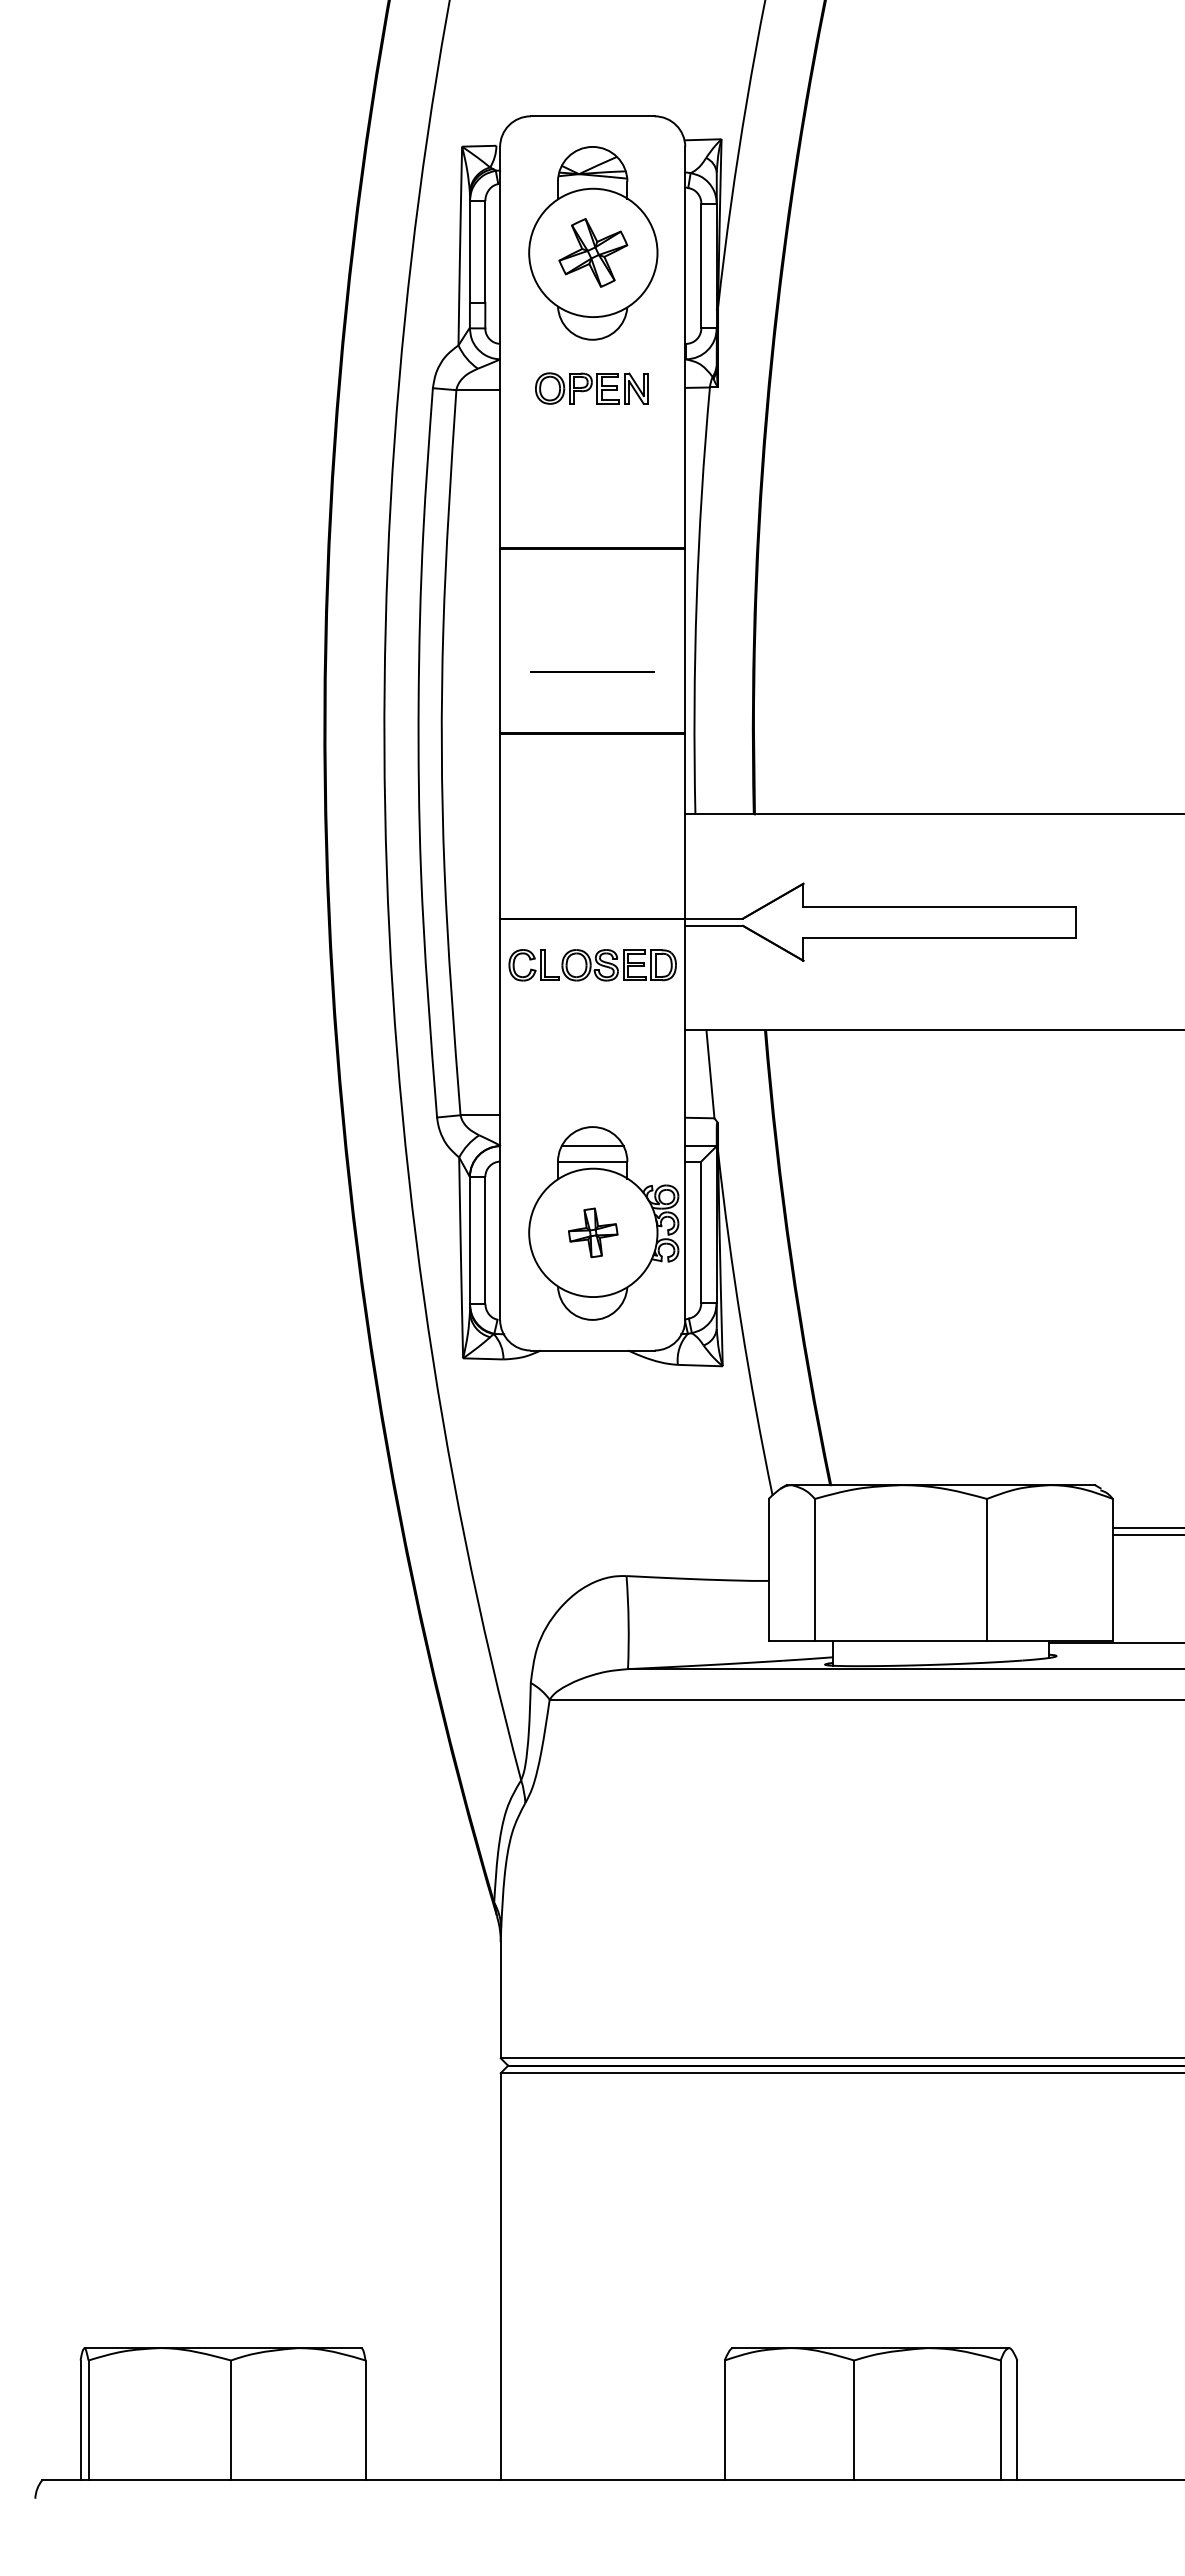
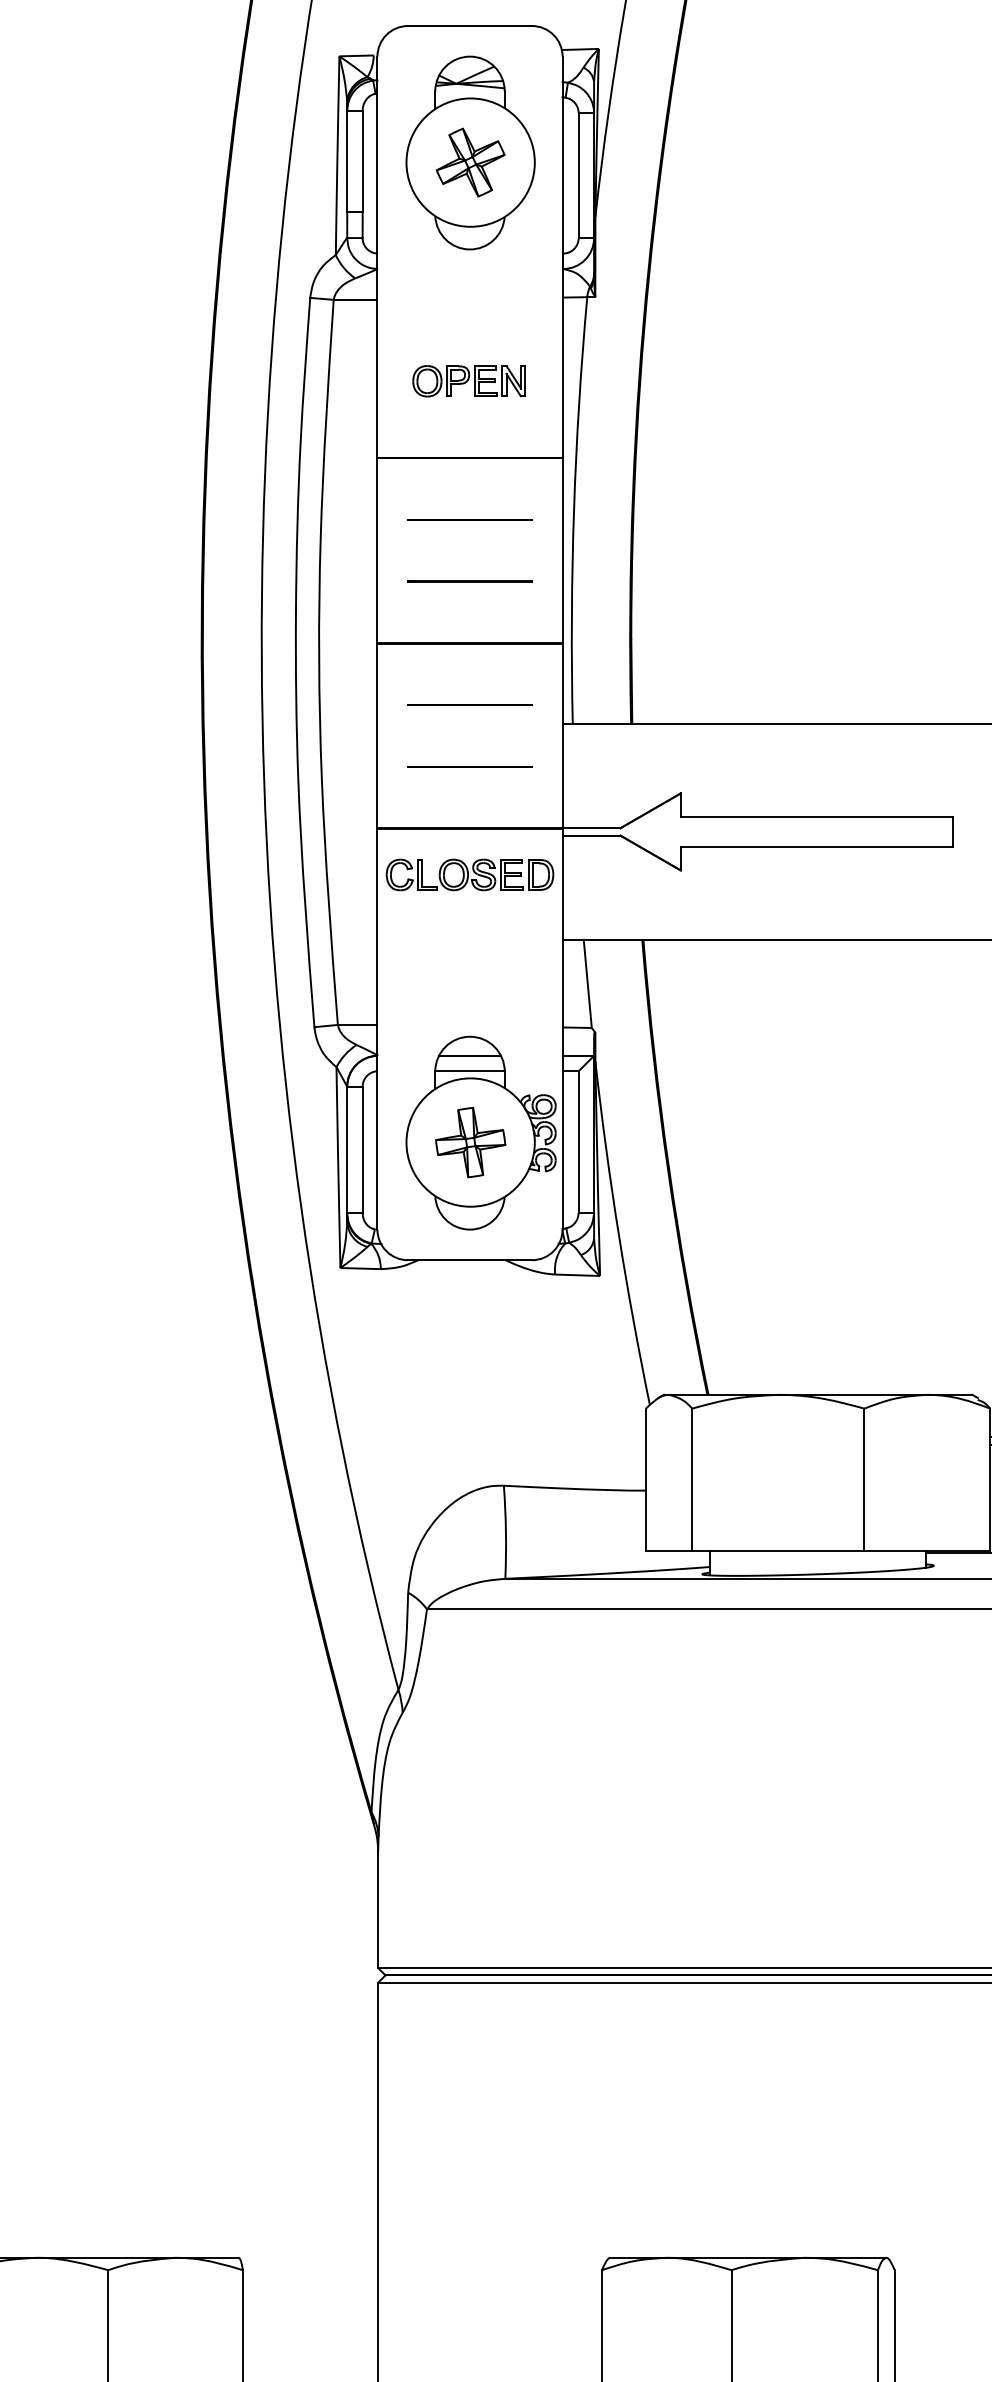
part: (591, 388) -> (468, 381), moved
line: (592, 610) -> (469, 520), added
line: (592, 795) -> (469, 705), added
line: (592, 856) -> (469, 766), added
part: (592, 1232) -> (469, 1142), size x1.43

